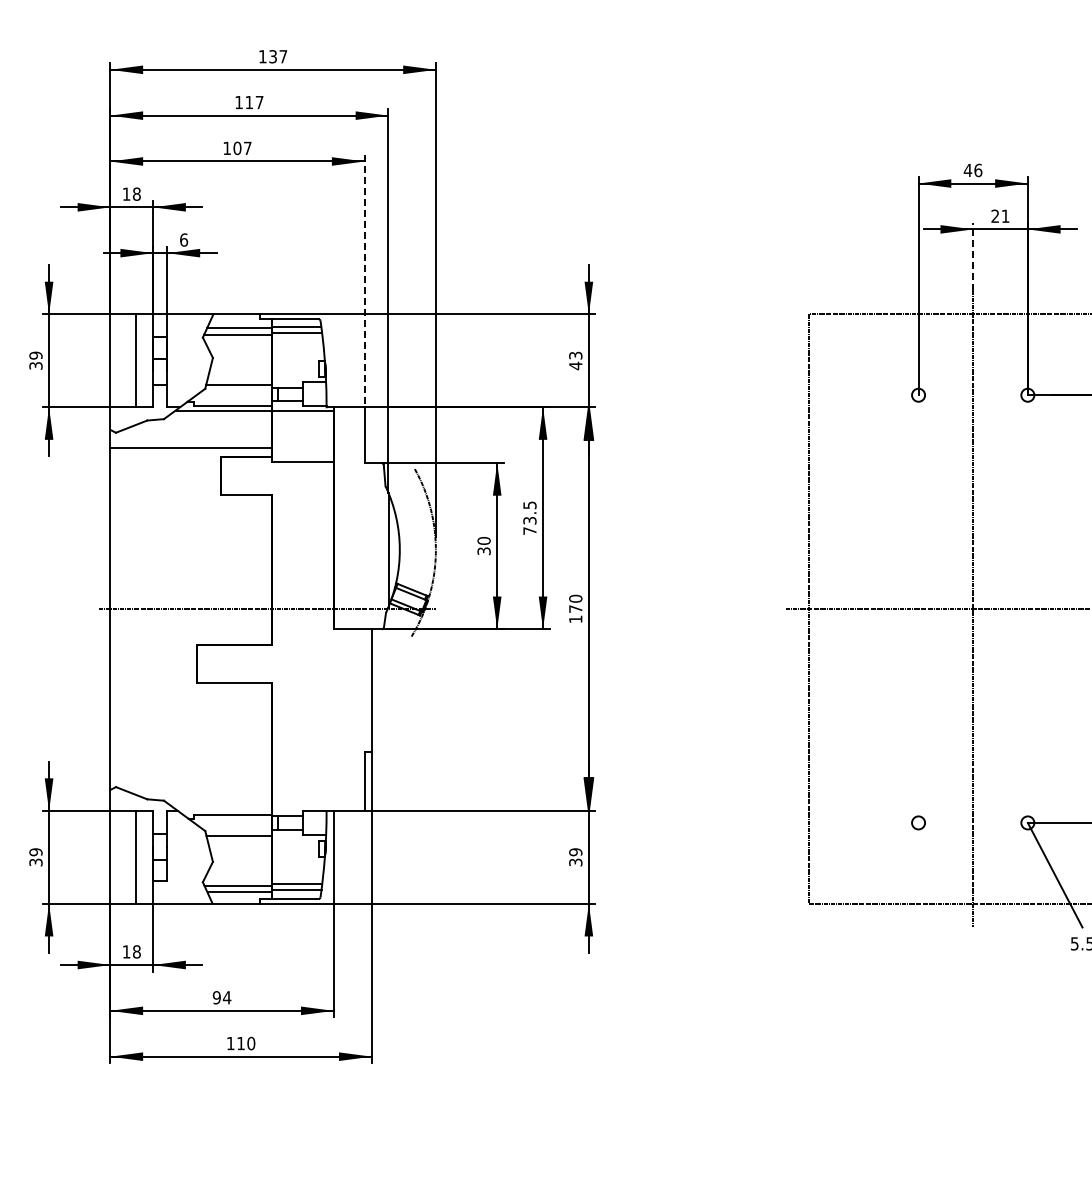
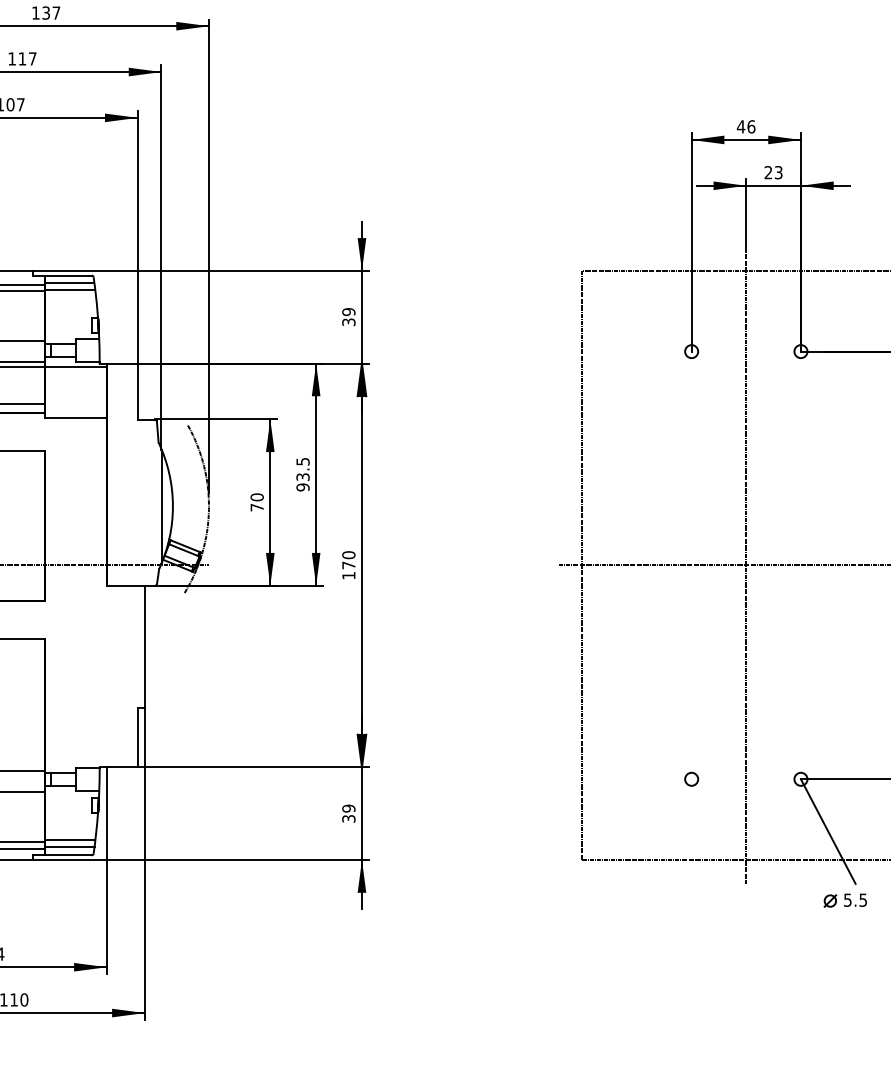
text: (1005, 215) -> (778, 171), 21 -> 23
line: (973, 256) -> (746, 212), dashed -> solid
line: (364, 281) -> (137, 237), dashed -> solid
text: (575, 360) -> (348, 316), 43 -> 39
text: (529, 531) -> (302, 487), 73.5 -> 93.5
text: (483, 551) -> (256, 507), 30 -> 70
part: (1056, 944) -> (829, 900), added

